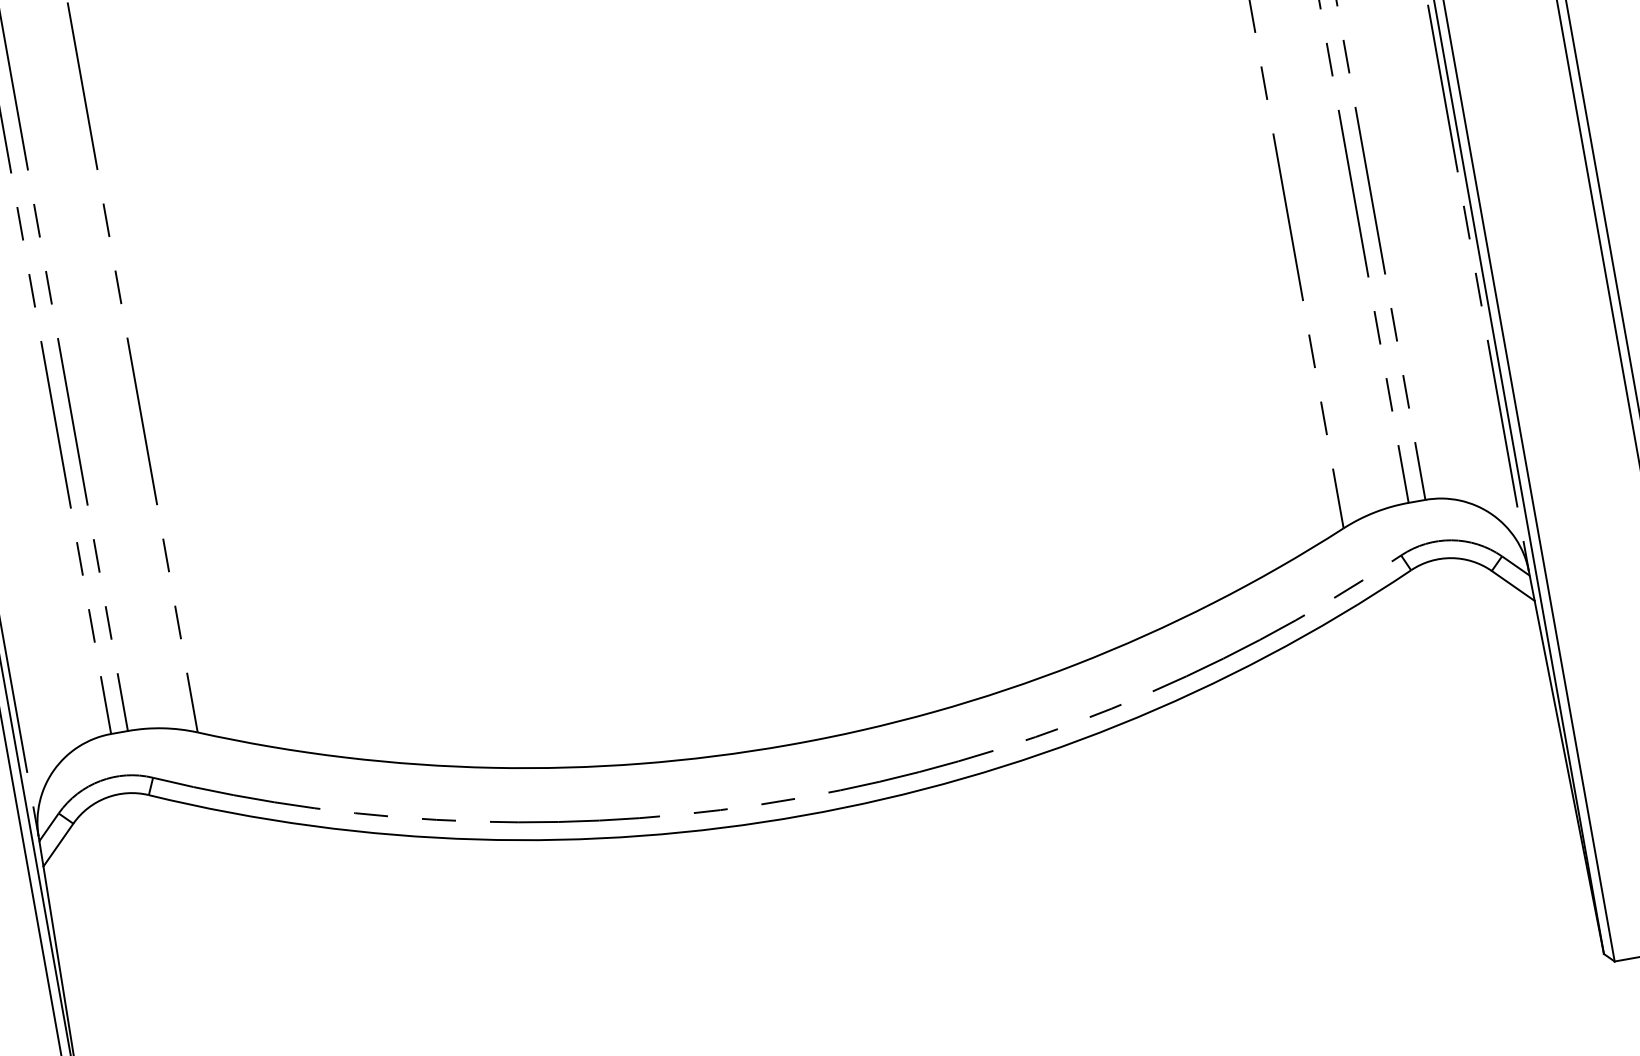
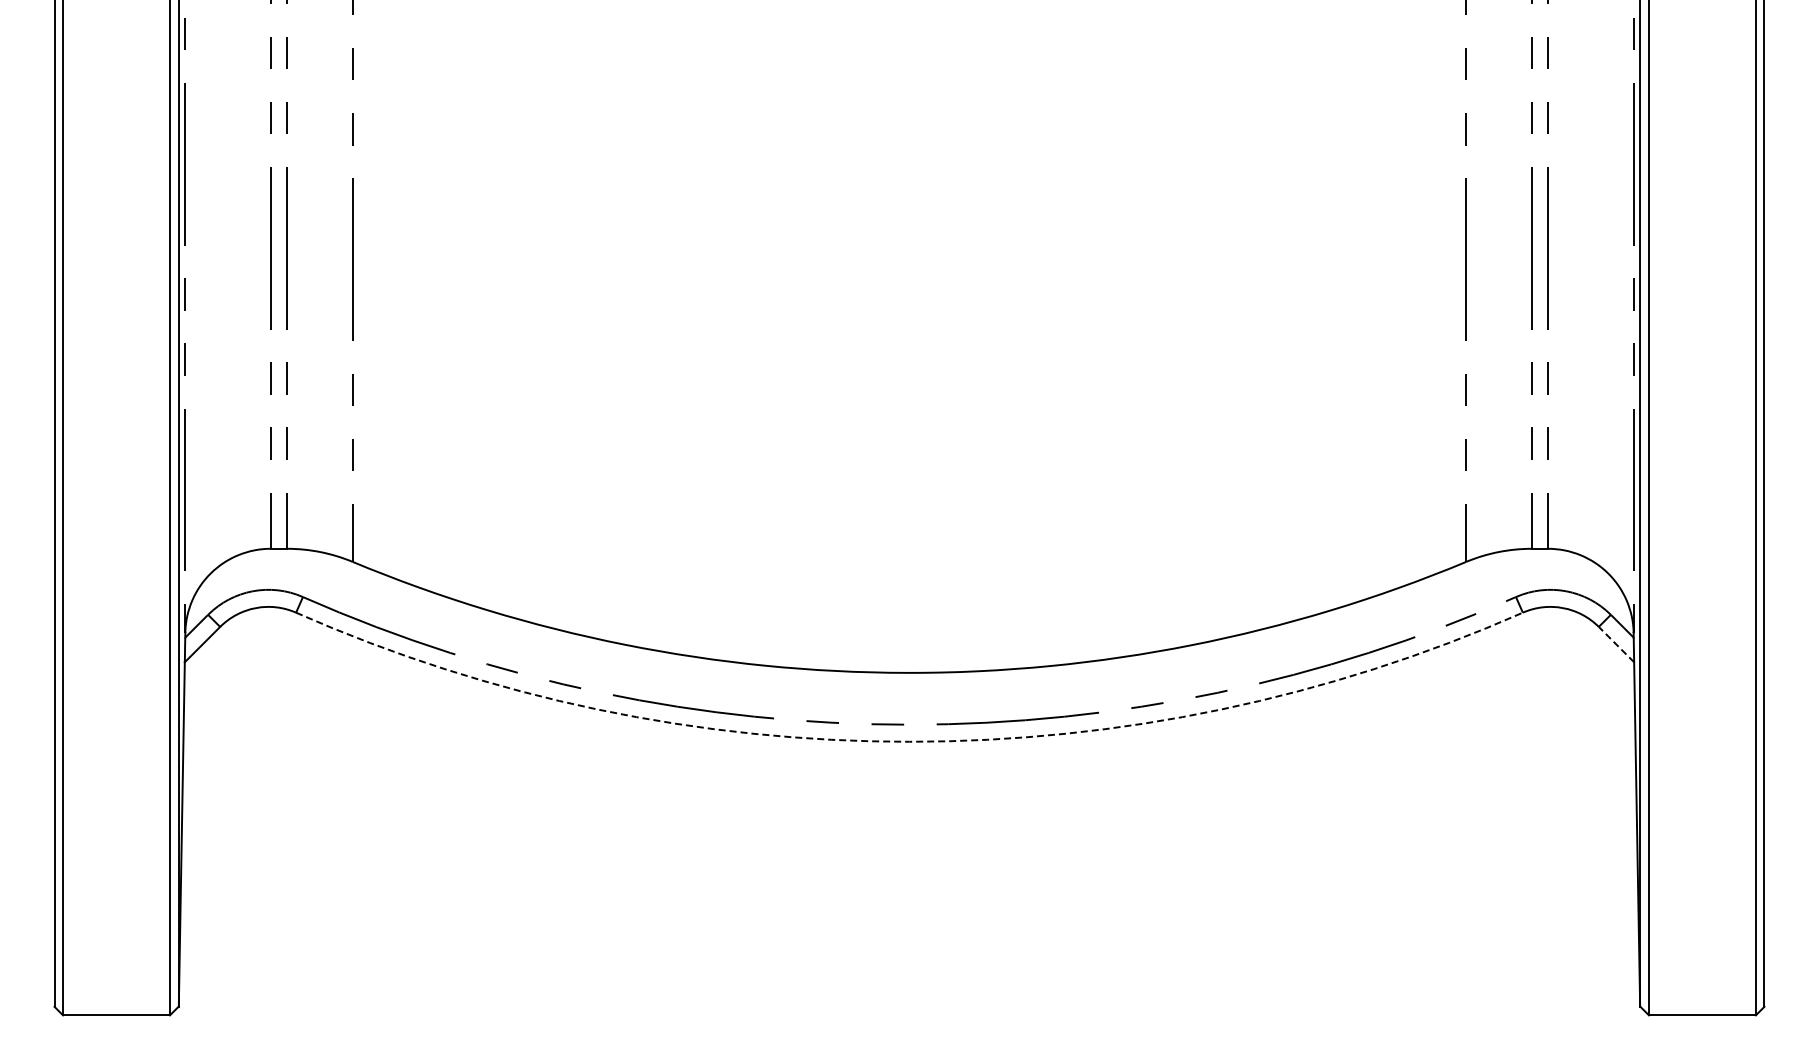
line: (1513, 585) -> (1616, 644), solid -> dashed
arc: (803, 815) -> (909, 741), solid -> dashed

